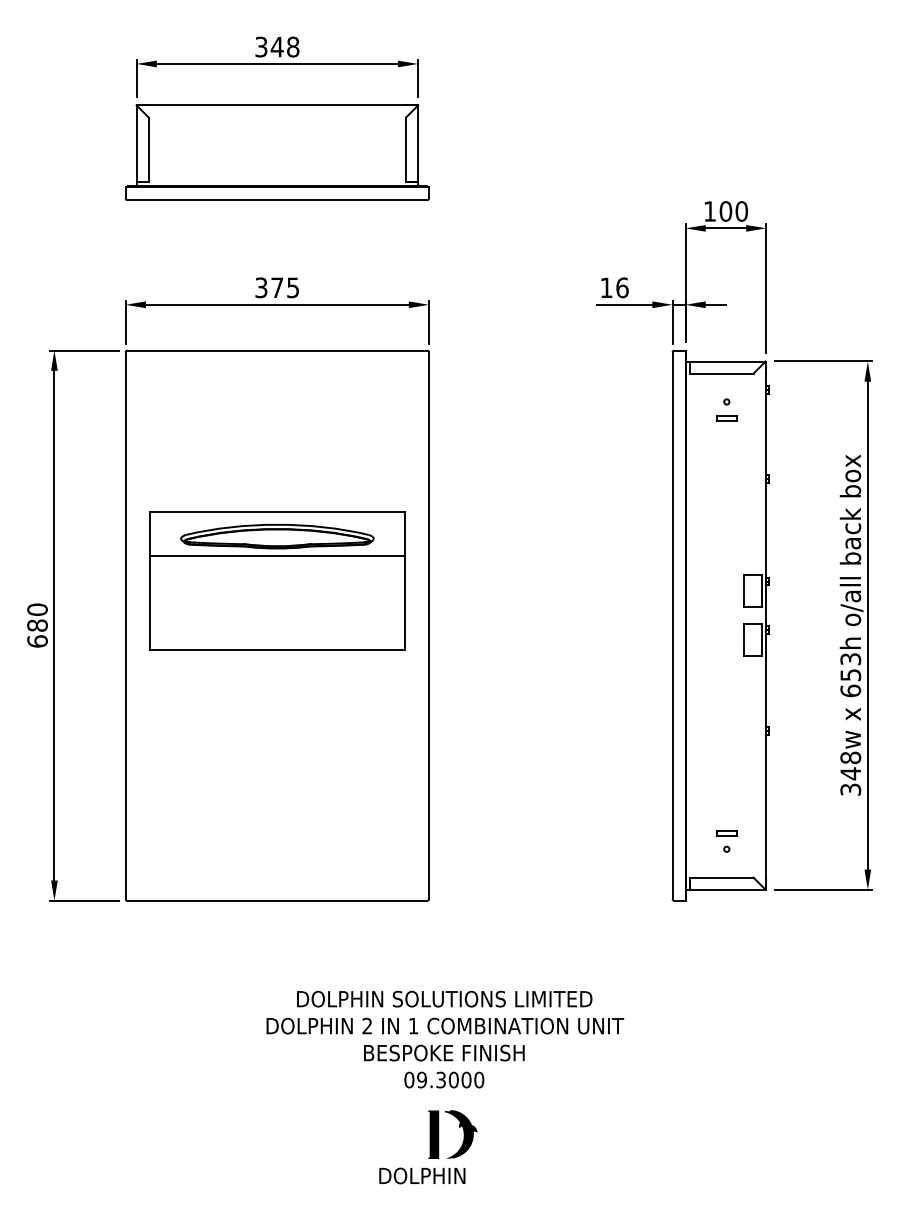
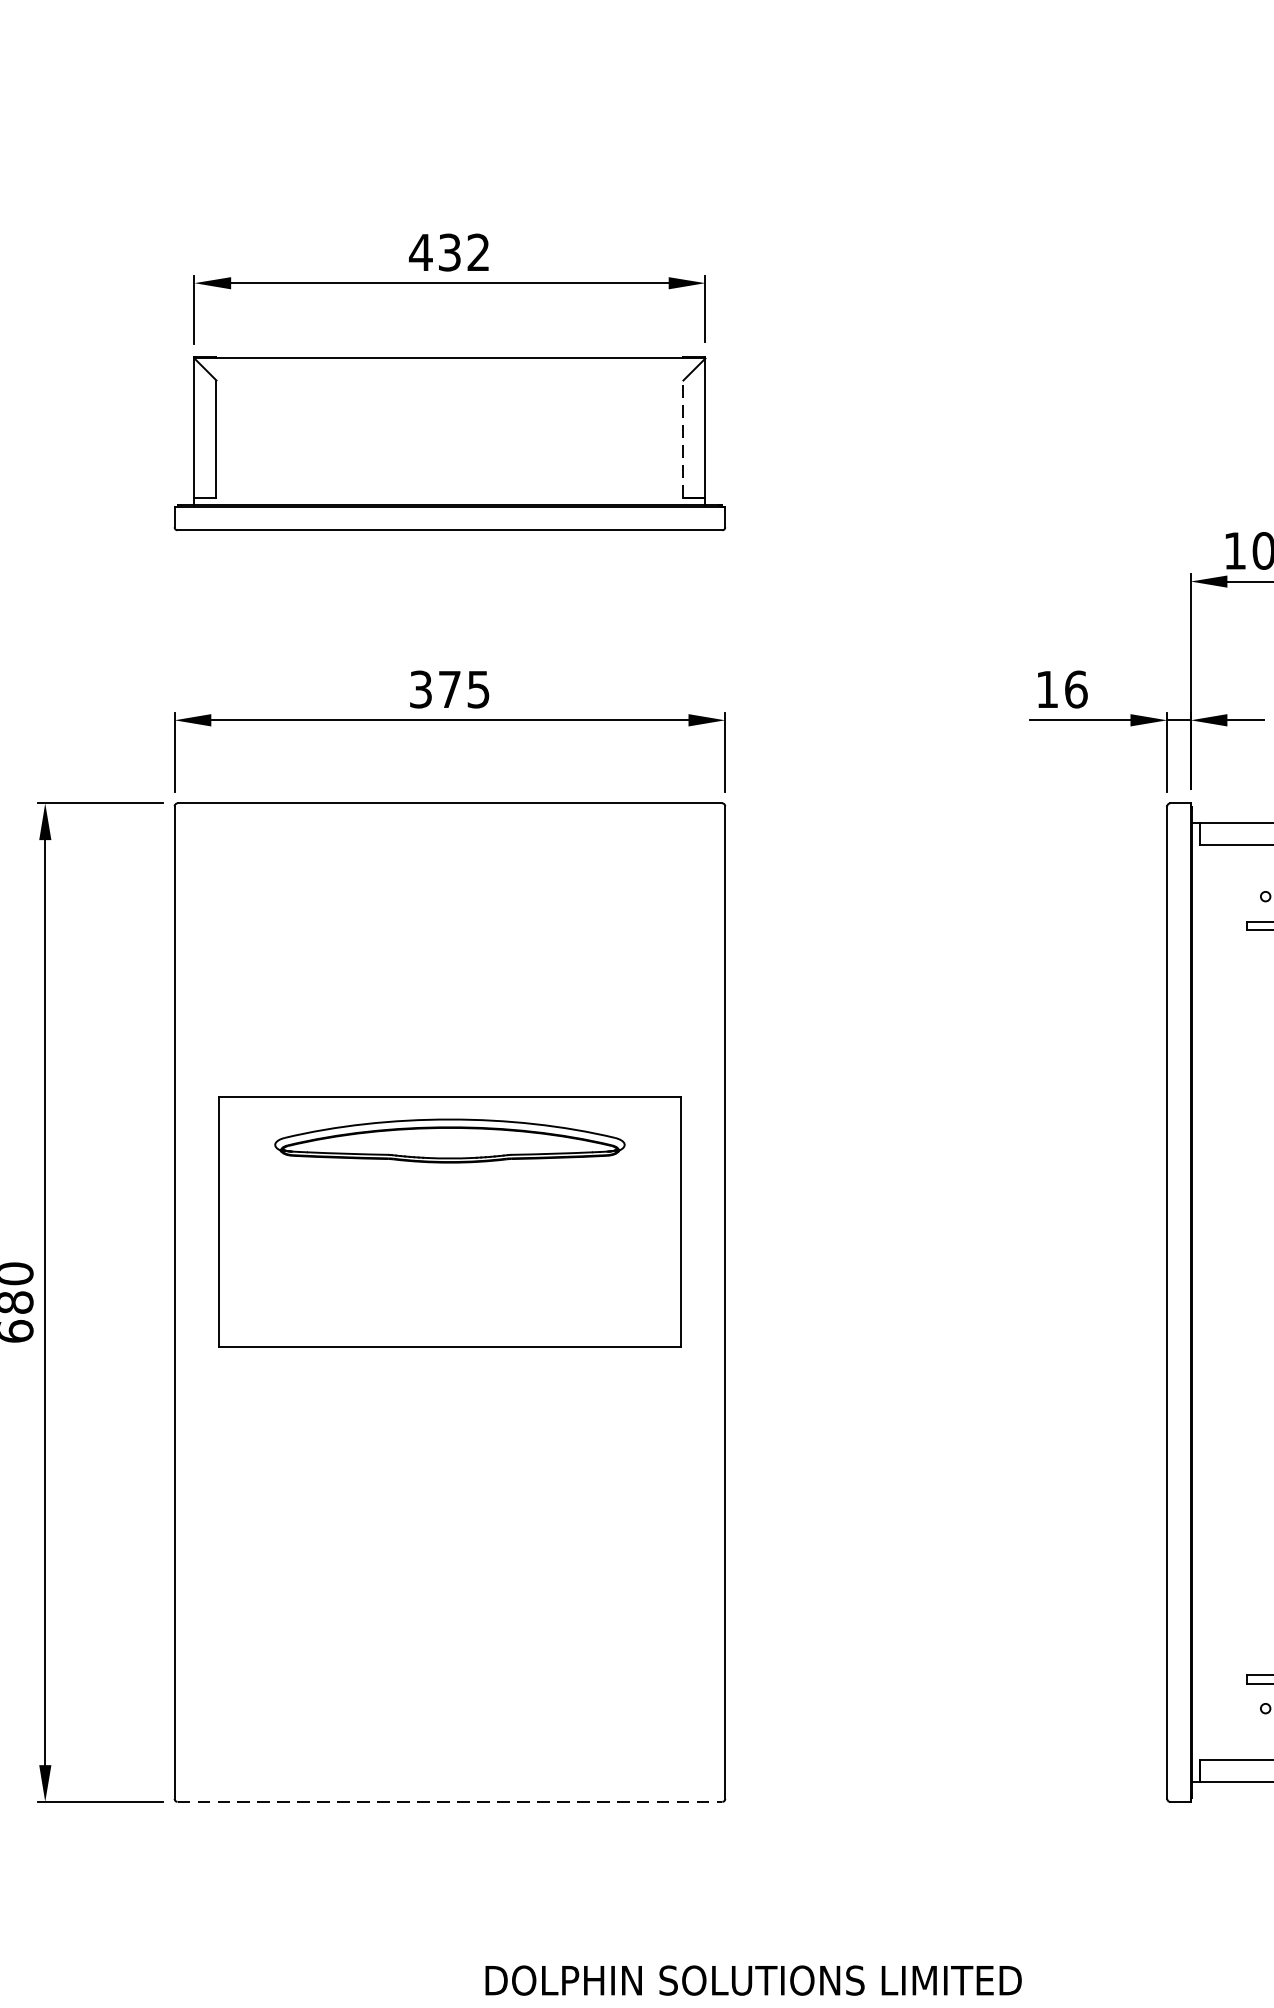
text: (276, 46) -> (448, 251), 348 -> 432
line: (406, 149) -> (684, 438), solid -> dashed
line: (276, 556) -> (448, 1177), removed
line: (277, 900) -> (450, 1801), solid -> dashed

